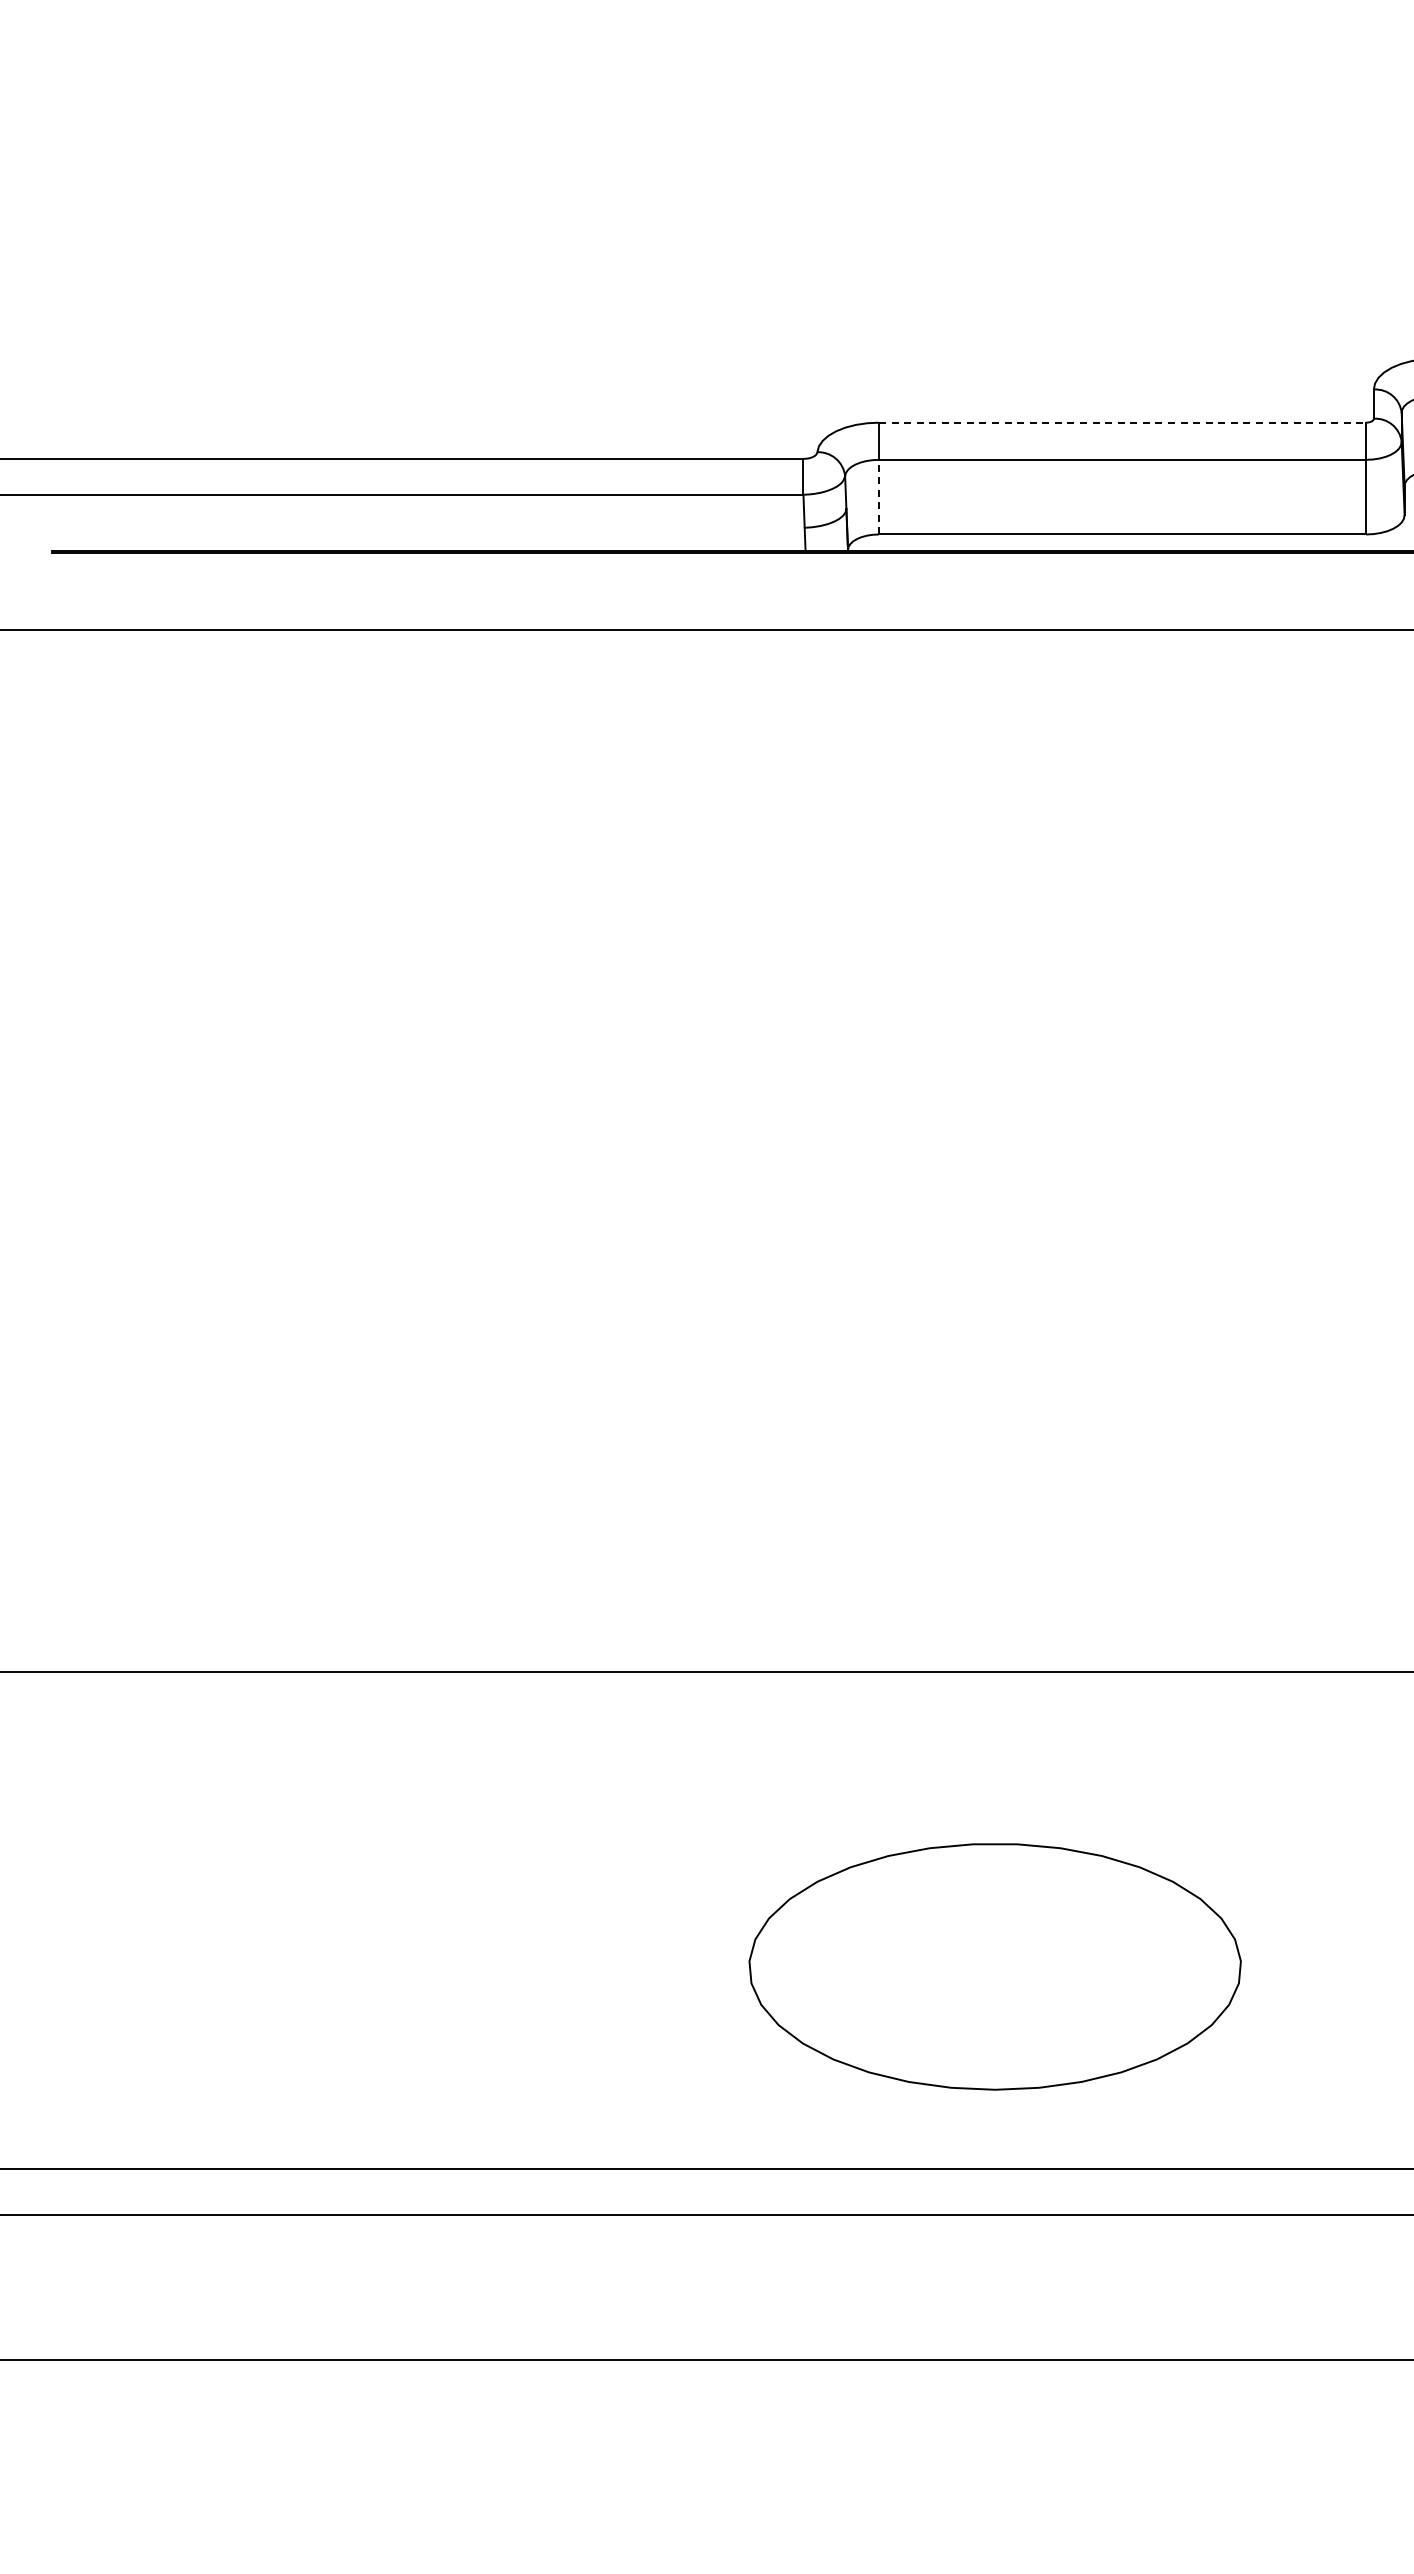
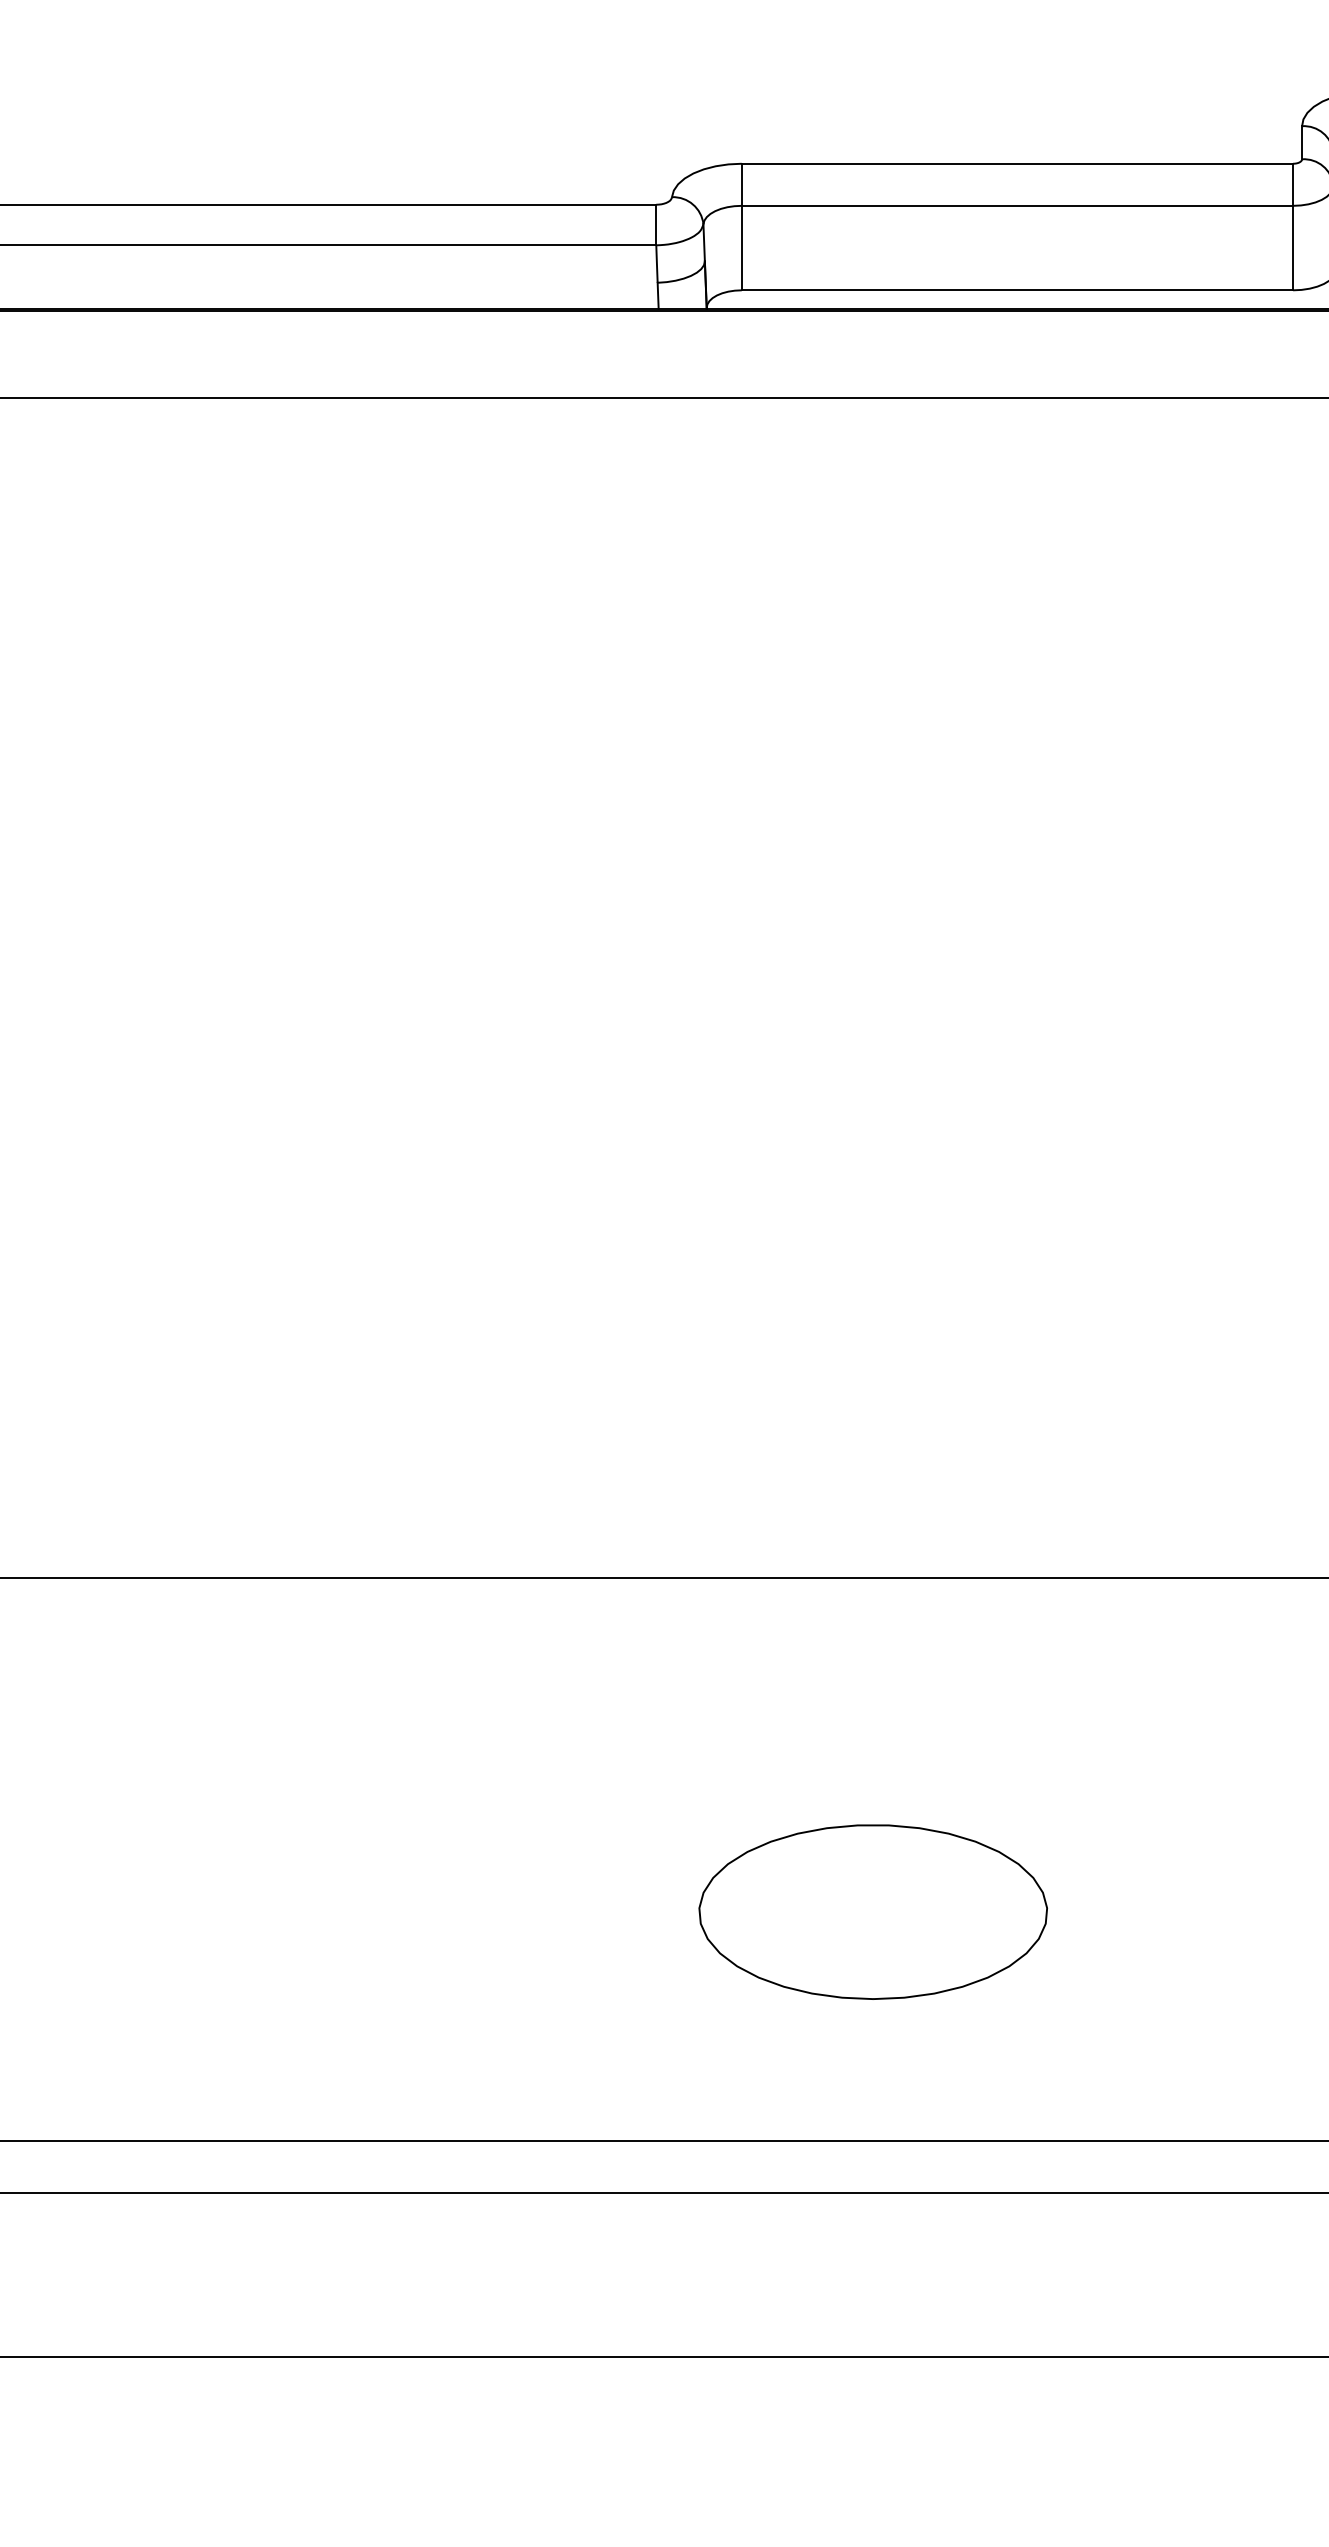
line: (1122, 422) -> (1017, 163), dashed -> solid
line: (878, 496) -> (741, 247), dashed -> solid
part: (994, 1966) -> (872, 1911), size x0.62

